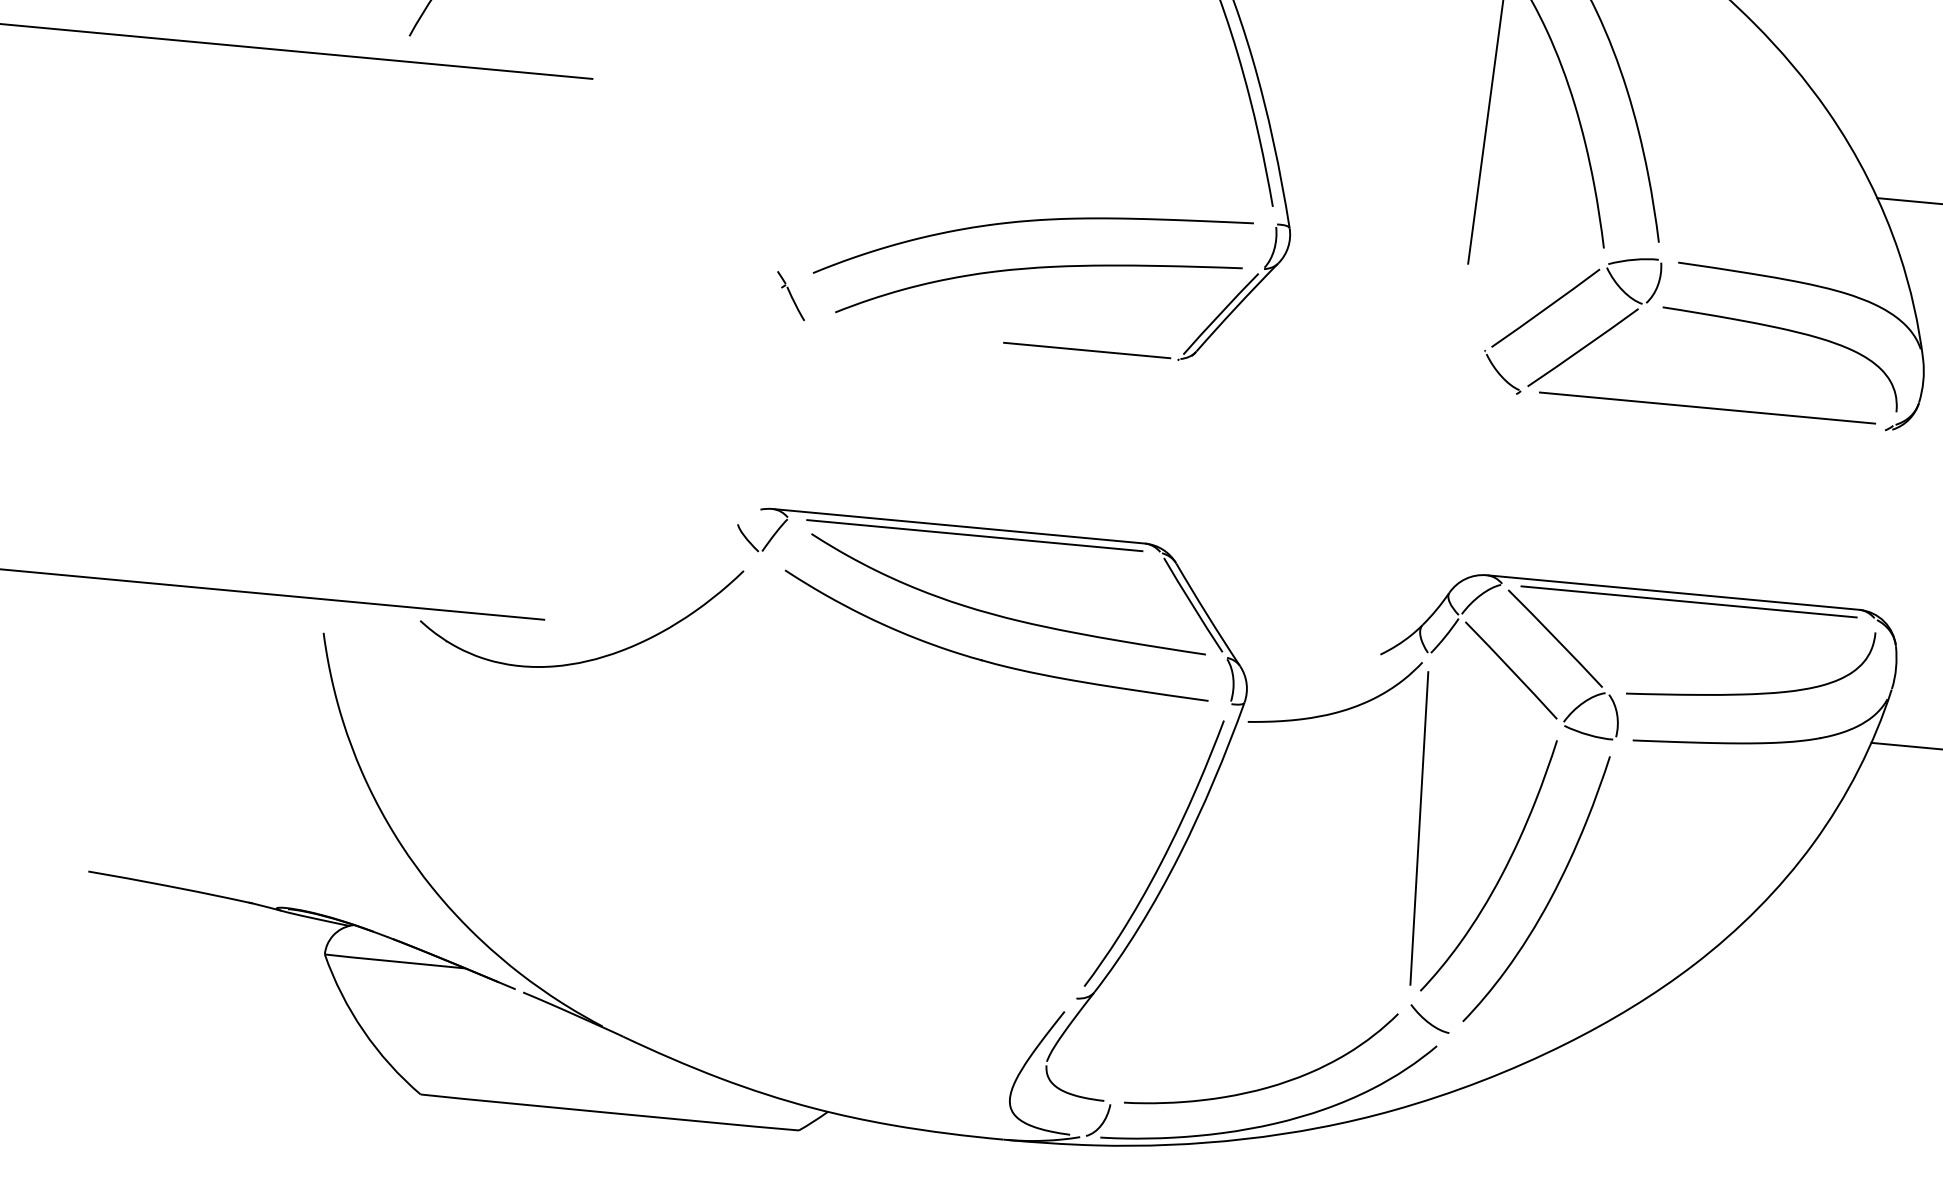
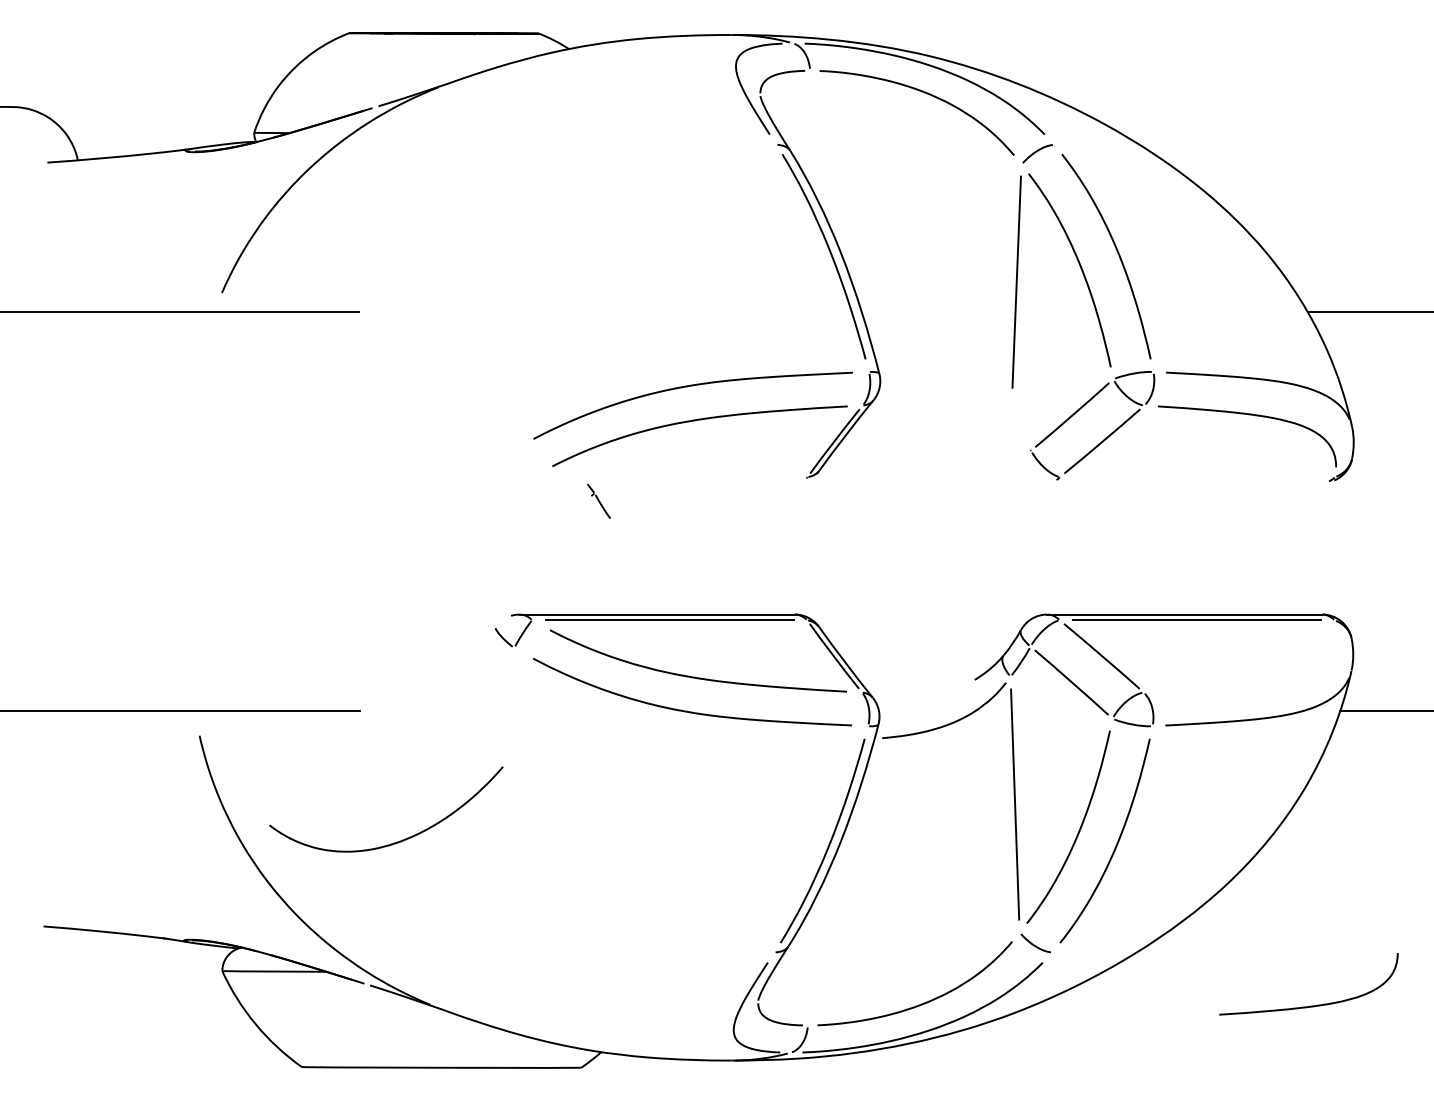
part: (790, 294) -> (598, 500), moved
line: (1087, 350) -> (739, 477), removed
line: (1707, 408) -> (1197, 477), removed
part: (585, 659) -> (393, 842), moved
curve: (1750, 692) -> (1310, 1005), moved

